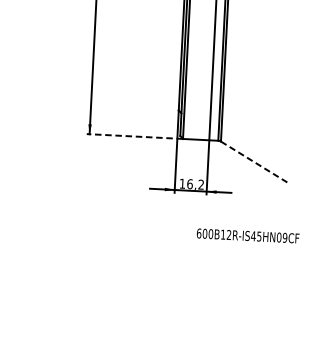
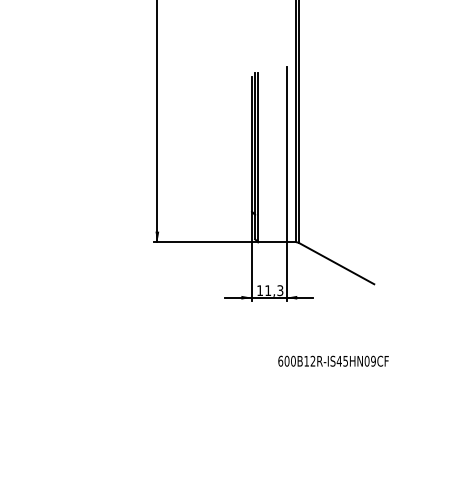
line: (135, 136) -> (206, 242), dashed -> solid
line: (254, 162) -> (336, 263), dashed -> solid
text: (195, 184) -> (274, 290), 16,2 -> 11,3
text: (248, 235) -> (333, 360), moved

